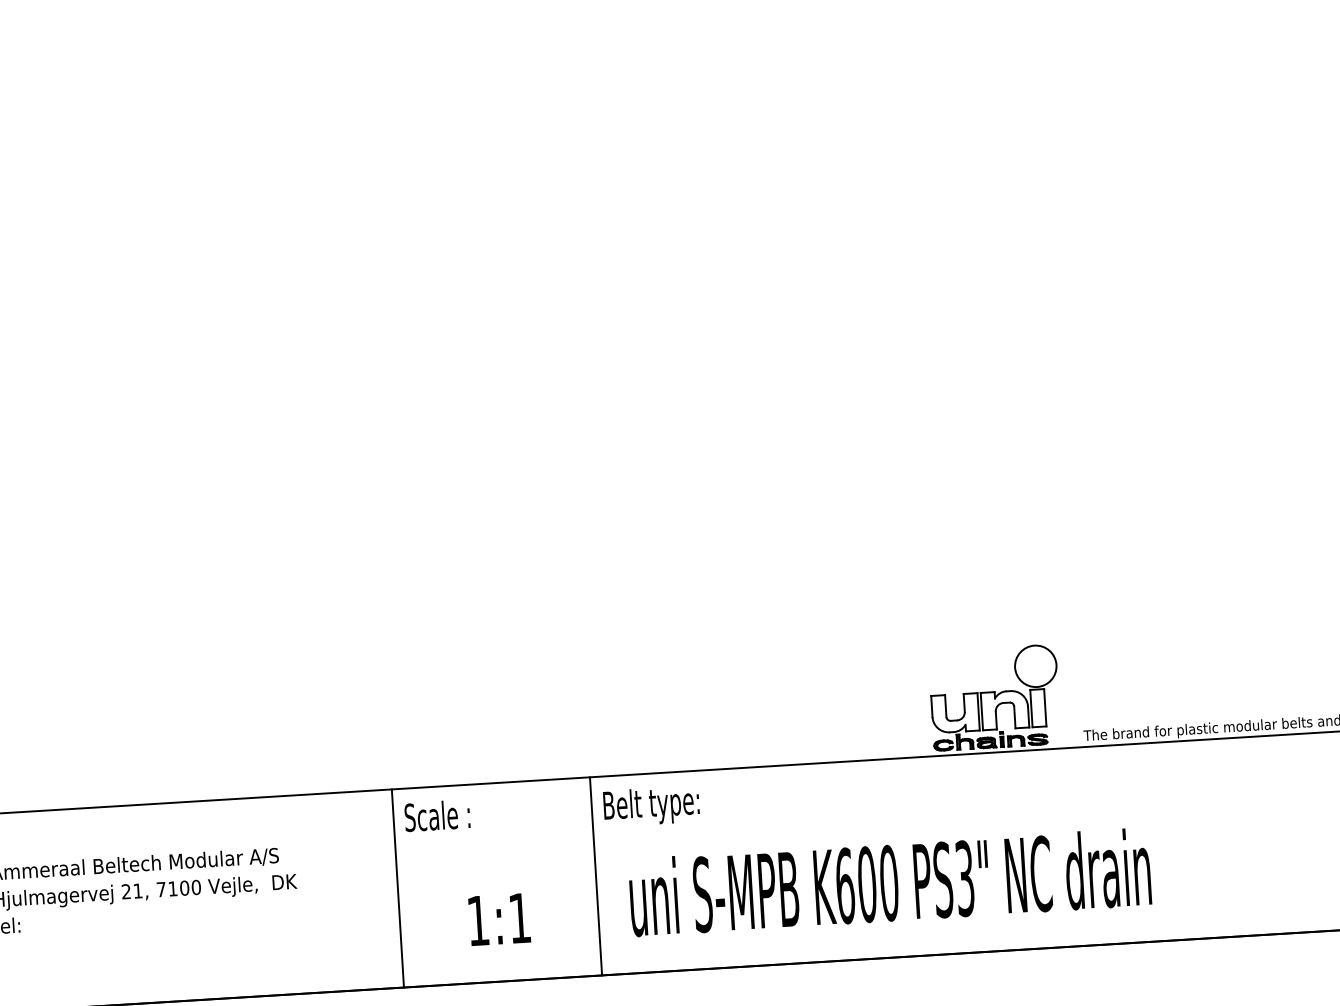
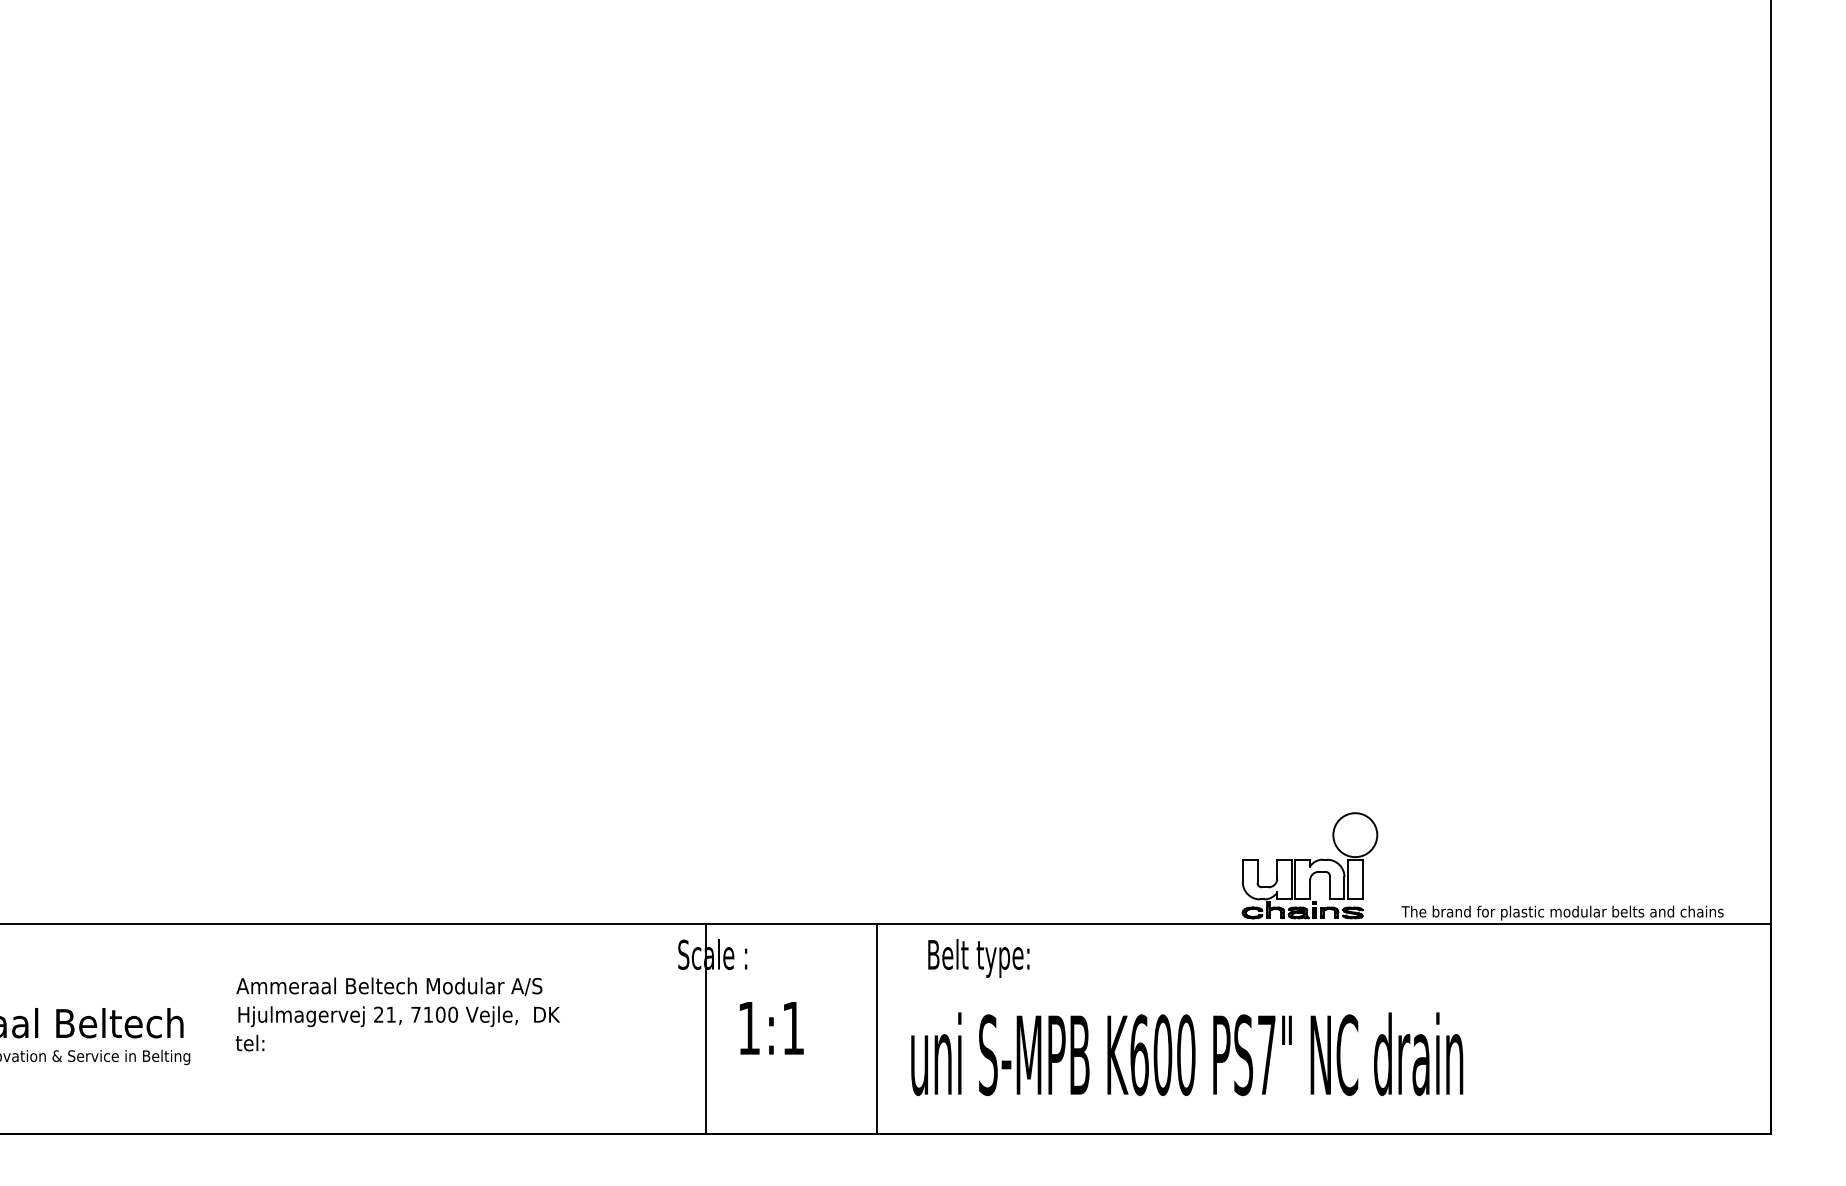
text: (651, 805) -> (978, 957), moved
text: (964, 878) -> (1266, 1055), PS3" -> PS7"
line: (398, 888) -> (706, 1028), moved
text: (499, 919) -> (771, 1028), moved

